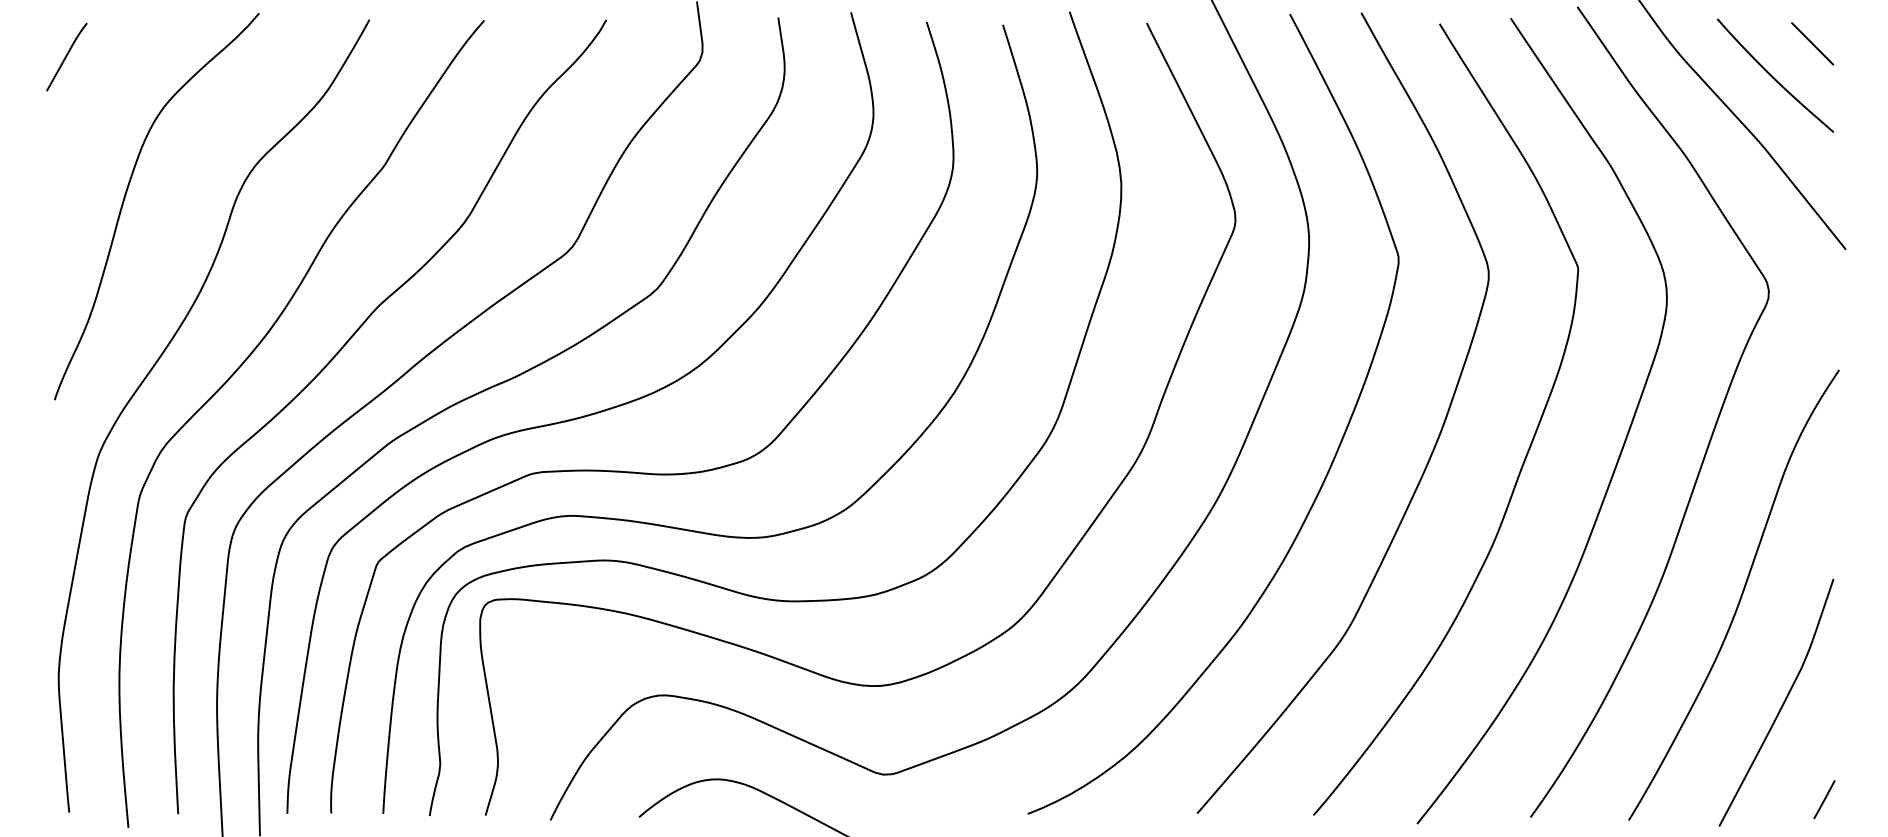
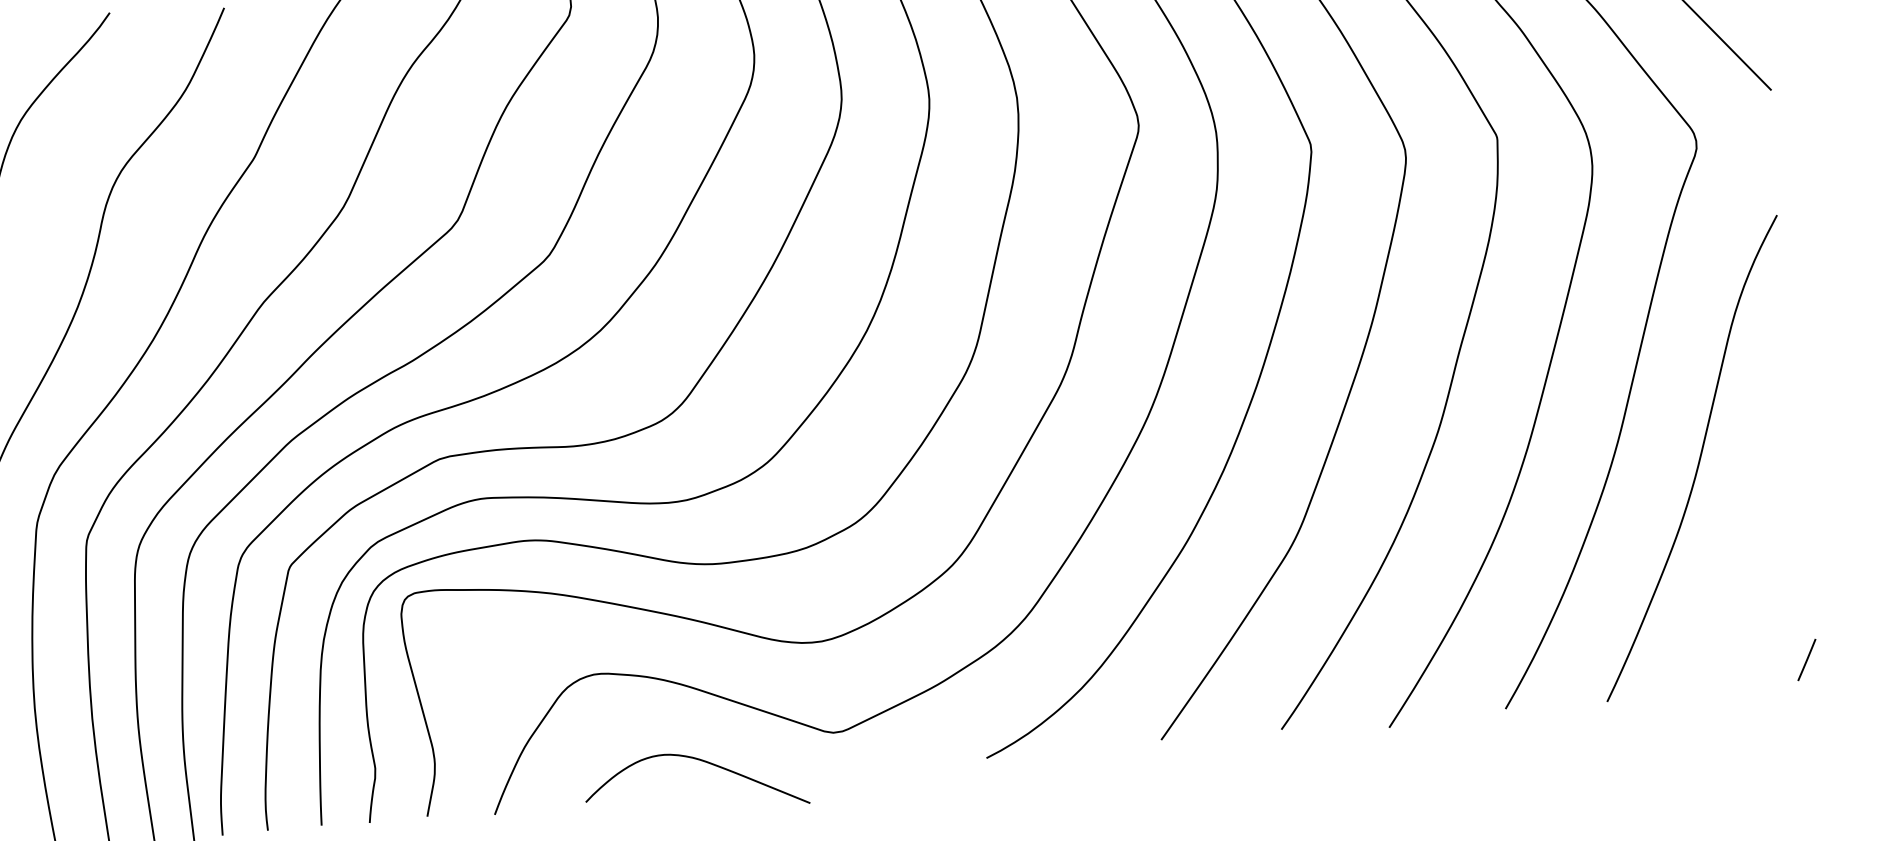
curve: (1781, 705) -> (1752, 567), removed

